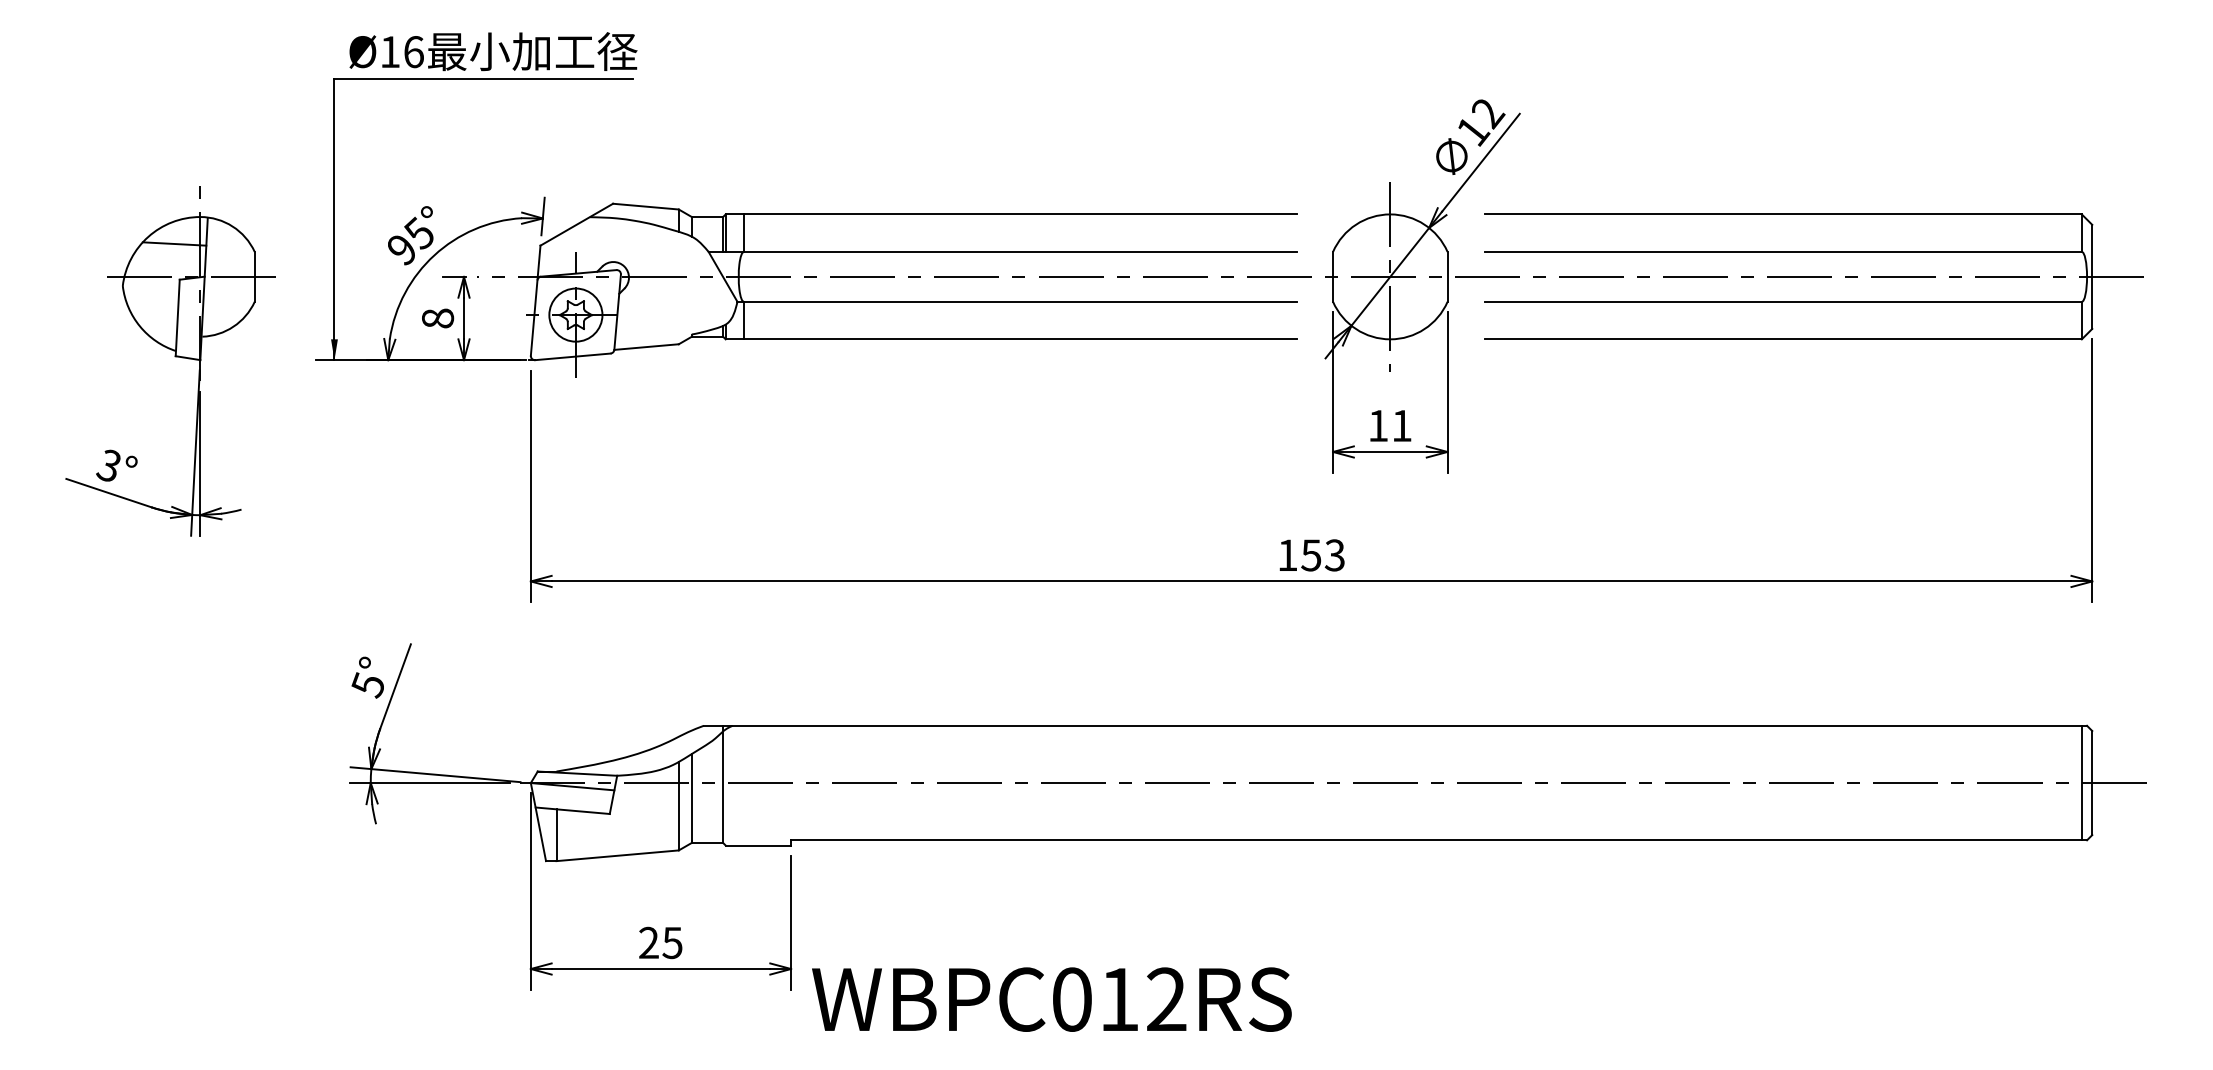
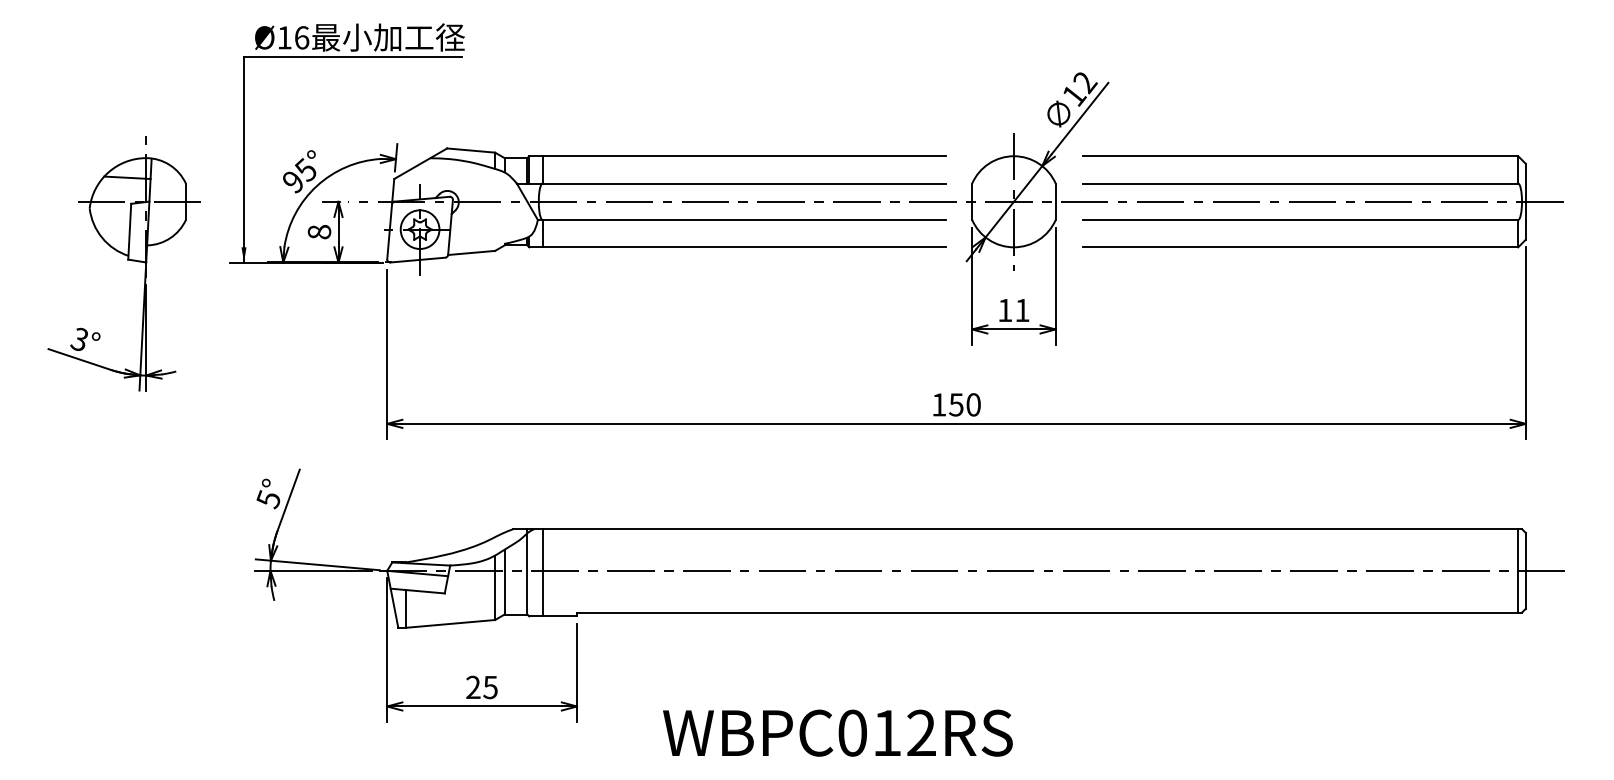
text: (1334, 555) -> (973, 404), 153 -> 150
line: (743, 785) -> (542, 572), added
text: (1051, 999) -> (837, 733), moved

